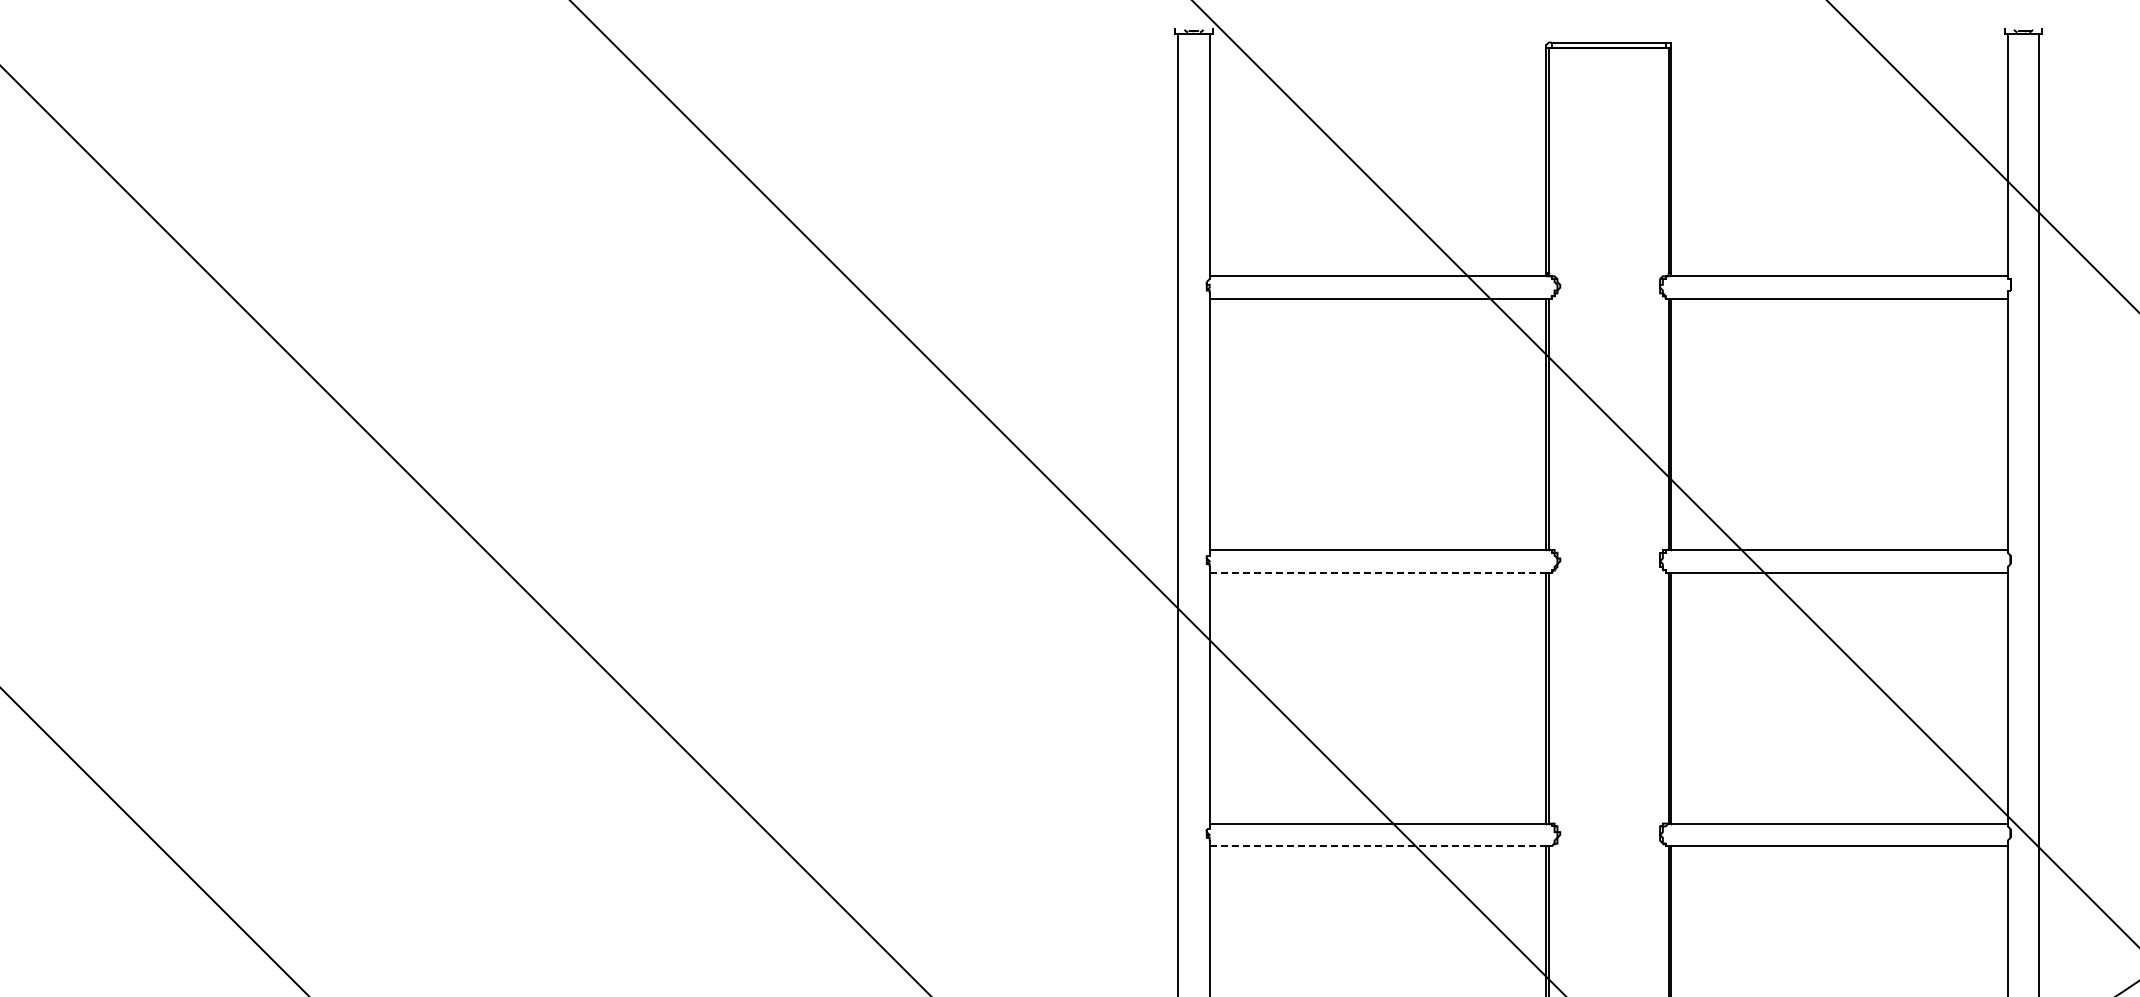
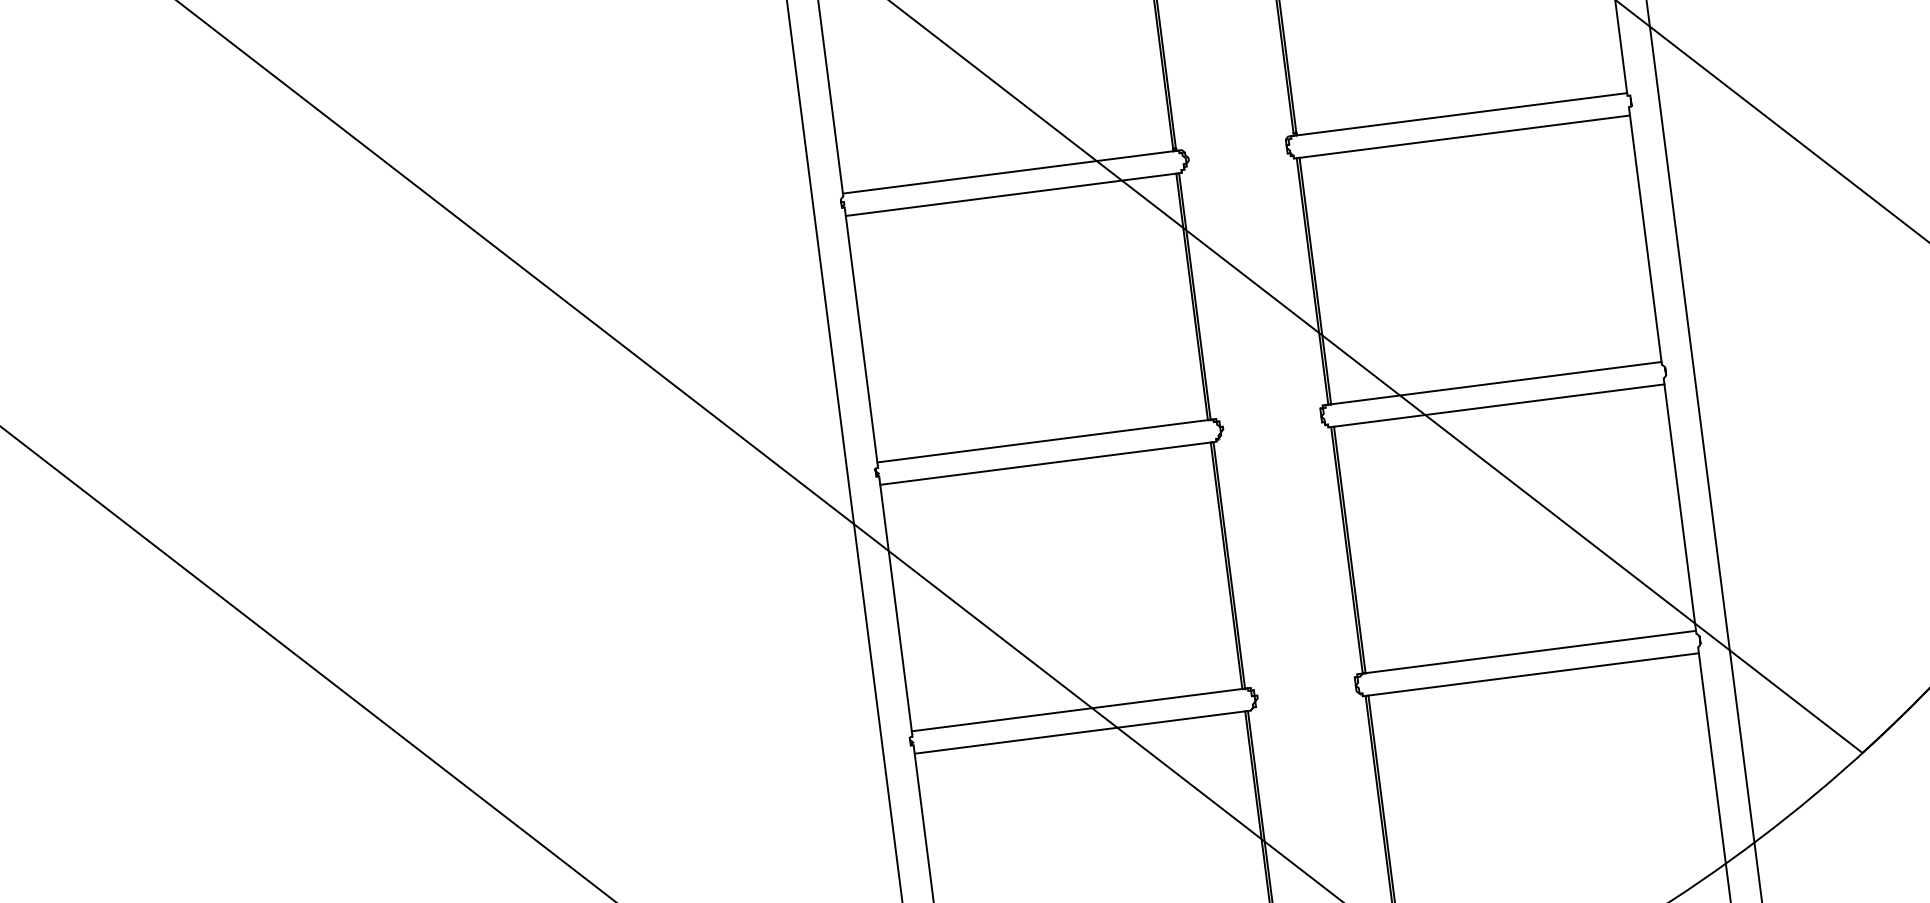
line: (1378, 572) -> (1046, 463), dashed -> solid
line: (1378, 846) -> (1080, 732), dashed -> solid

